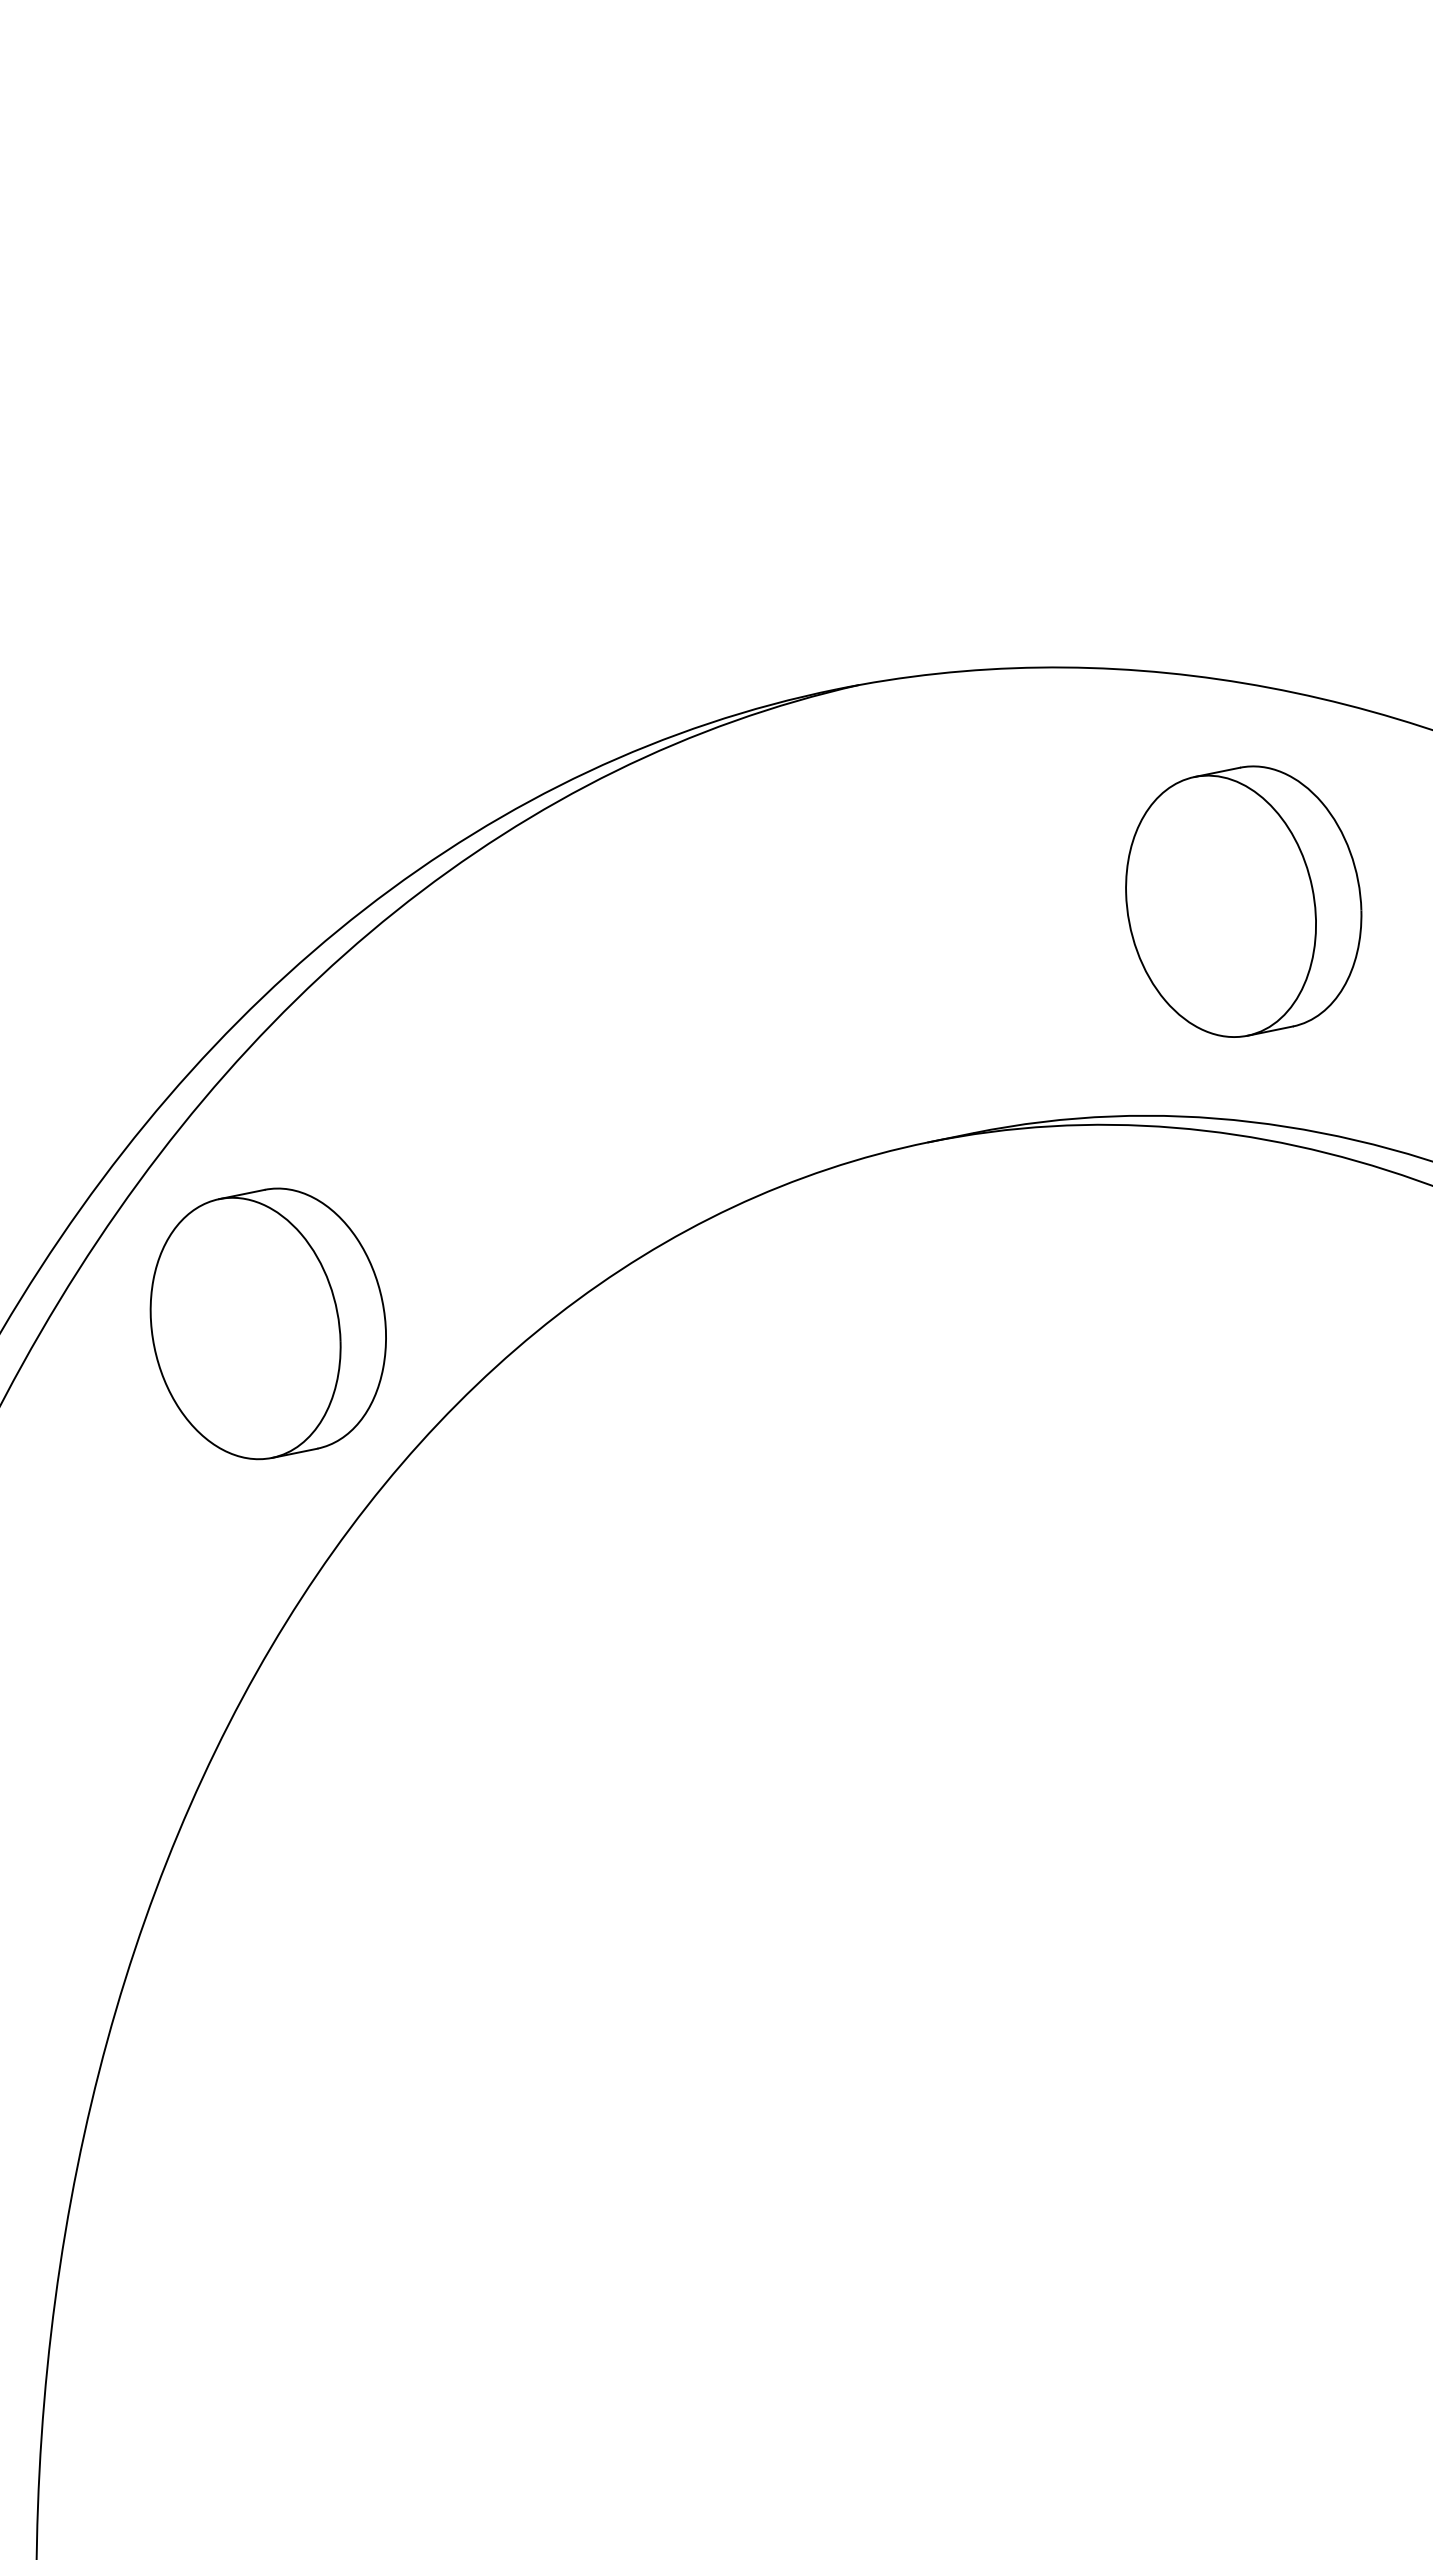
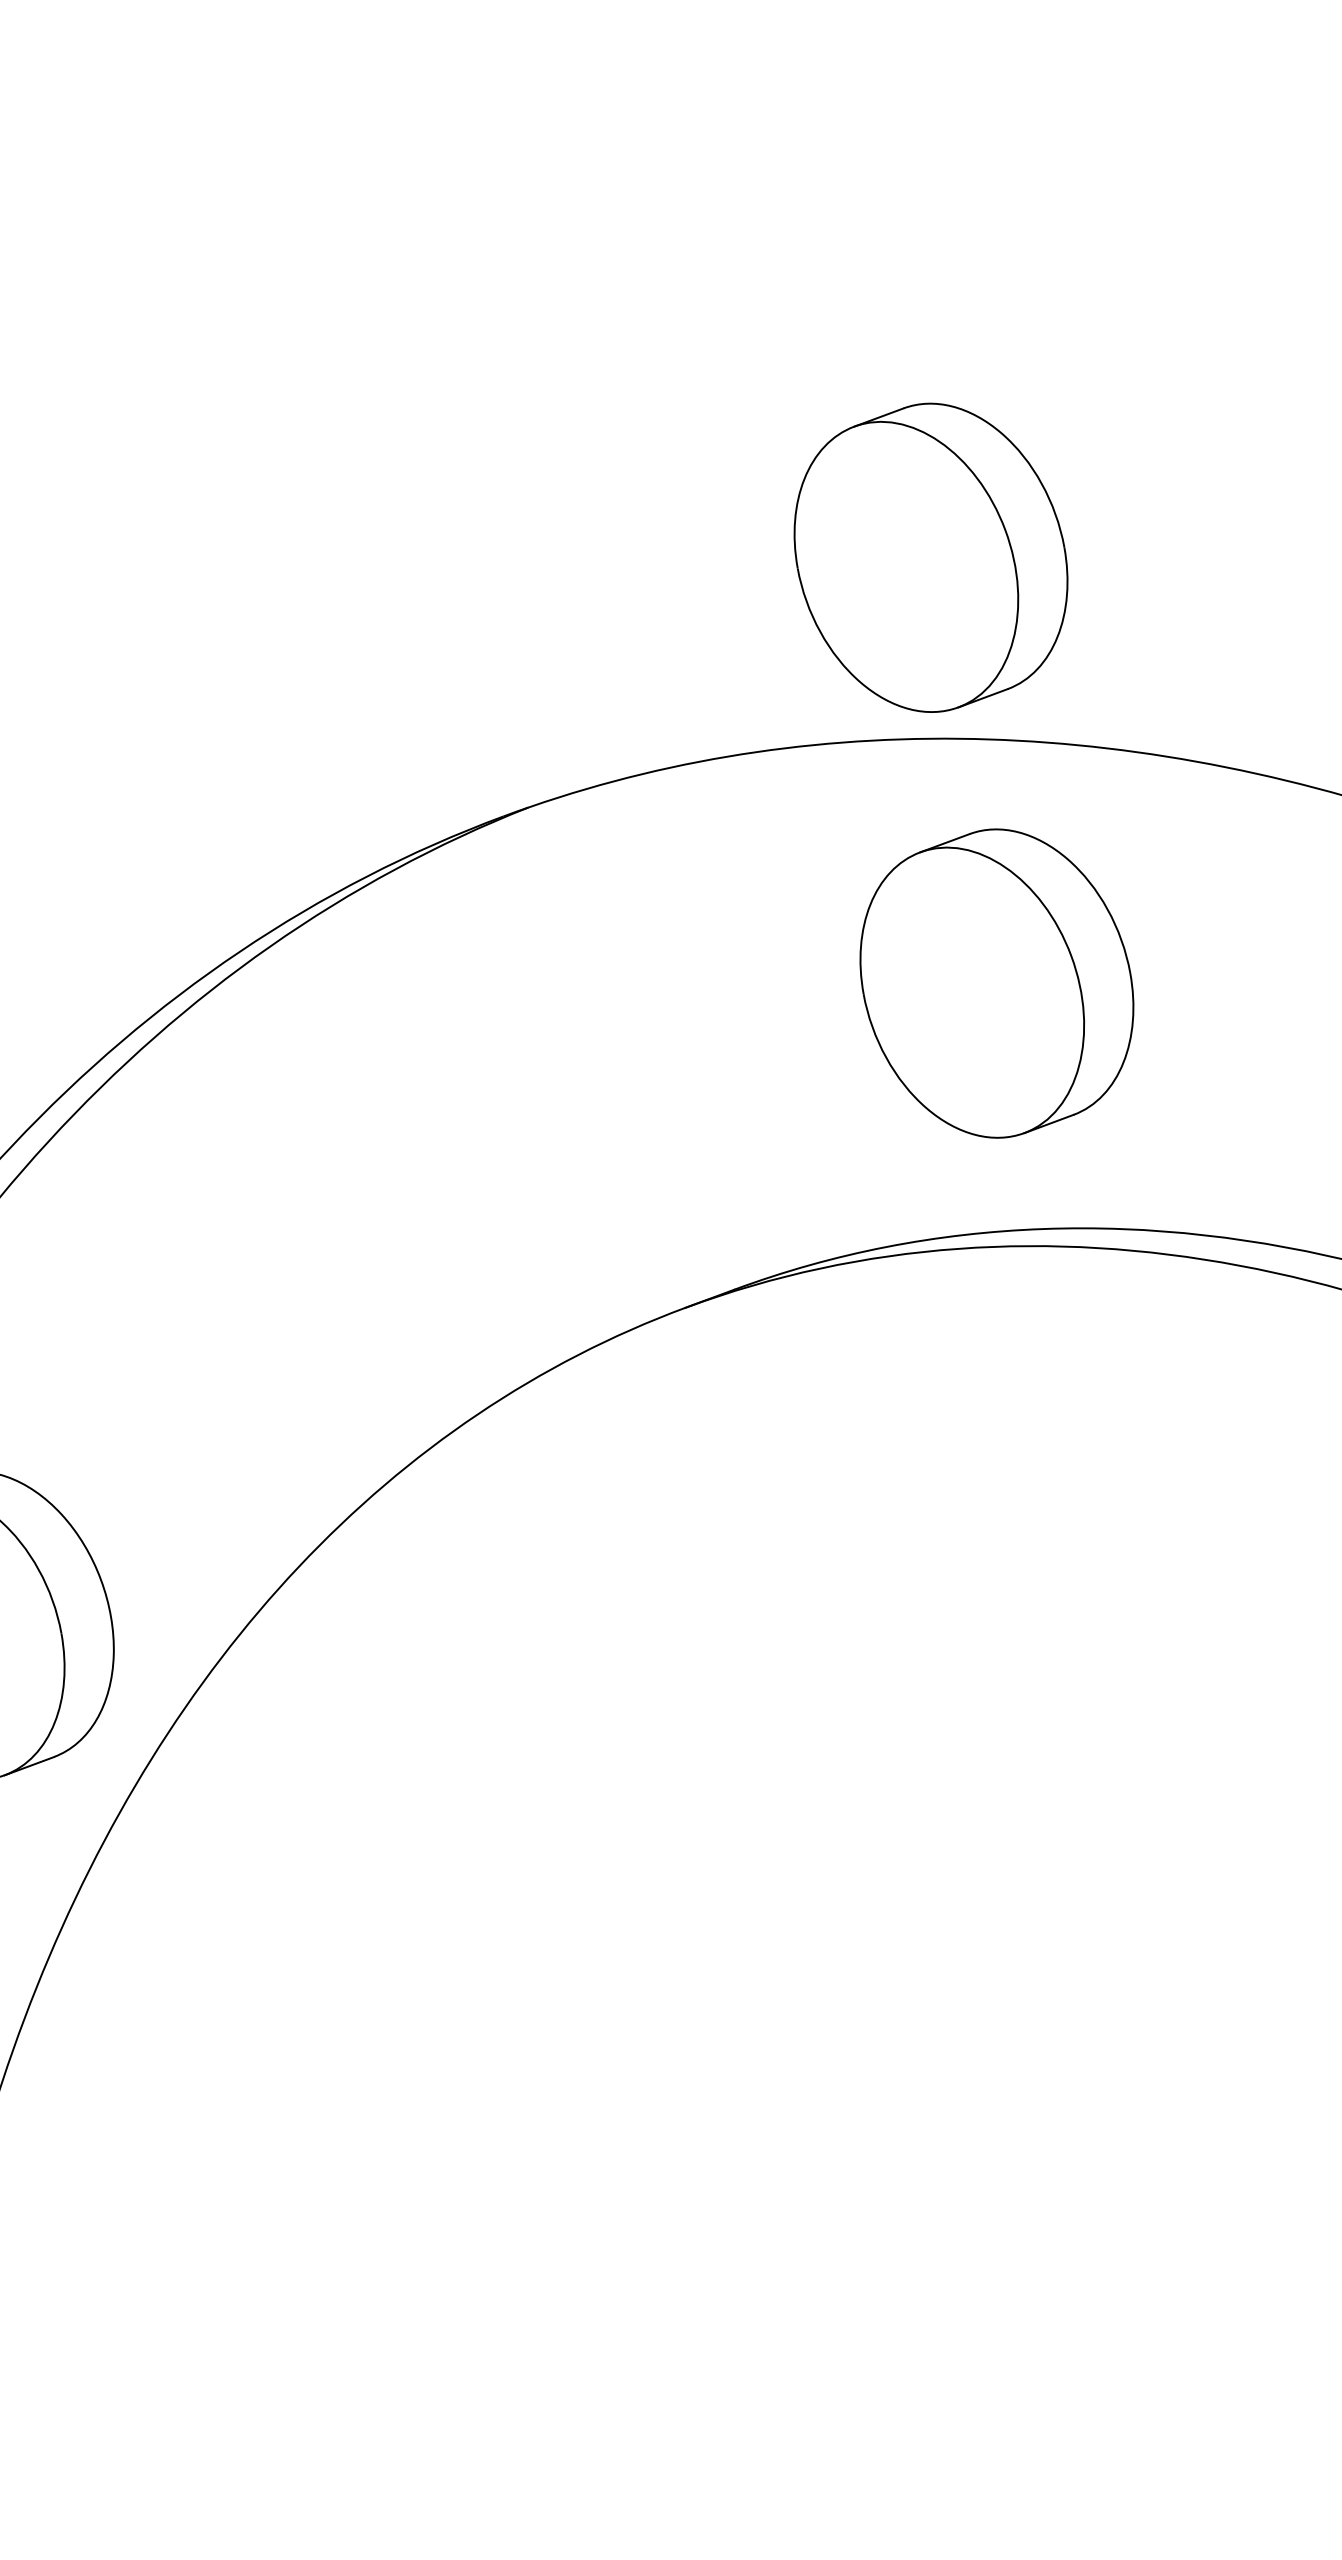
part: (1243, 521) -> (930, 557), added

